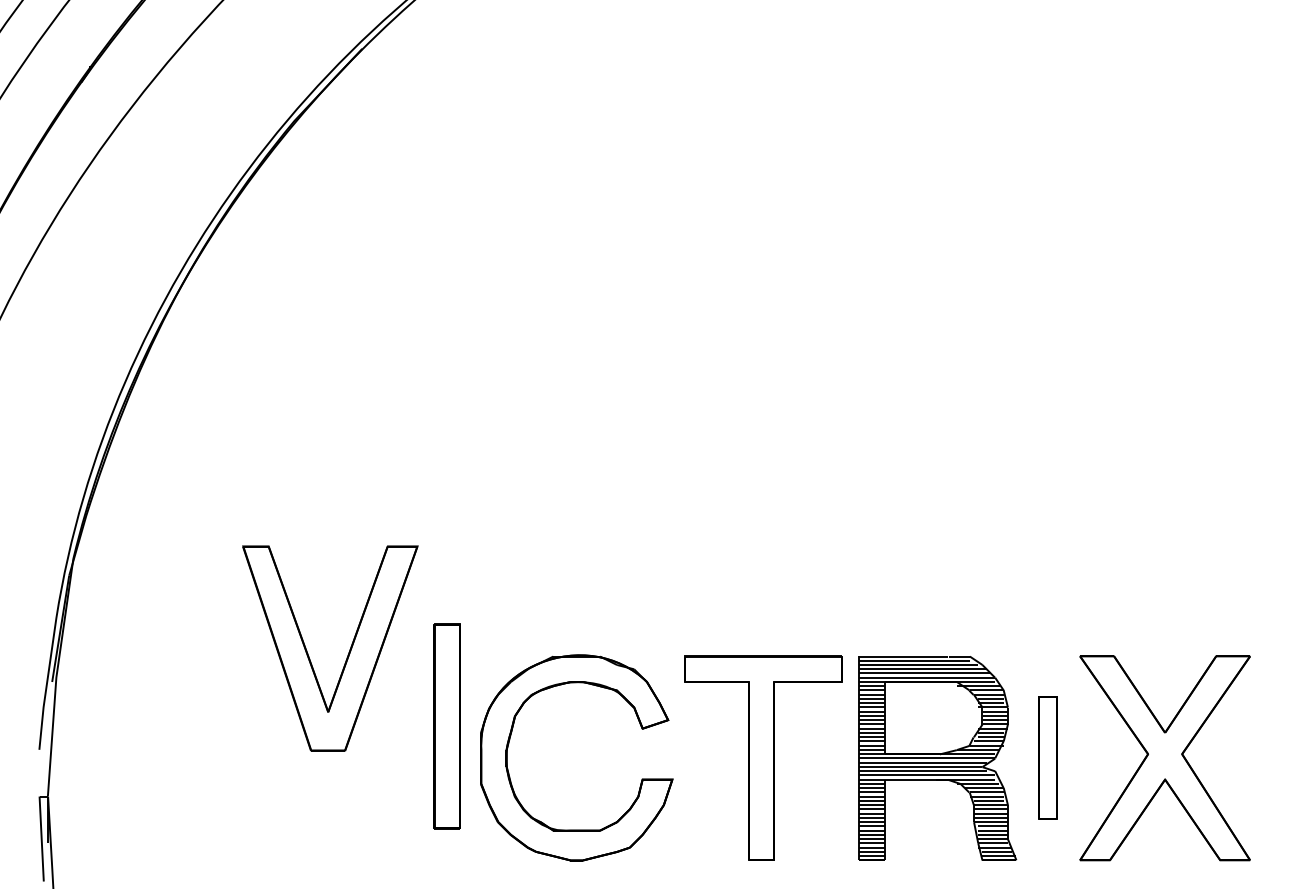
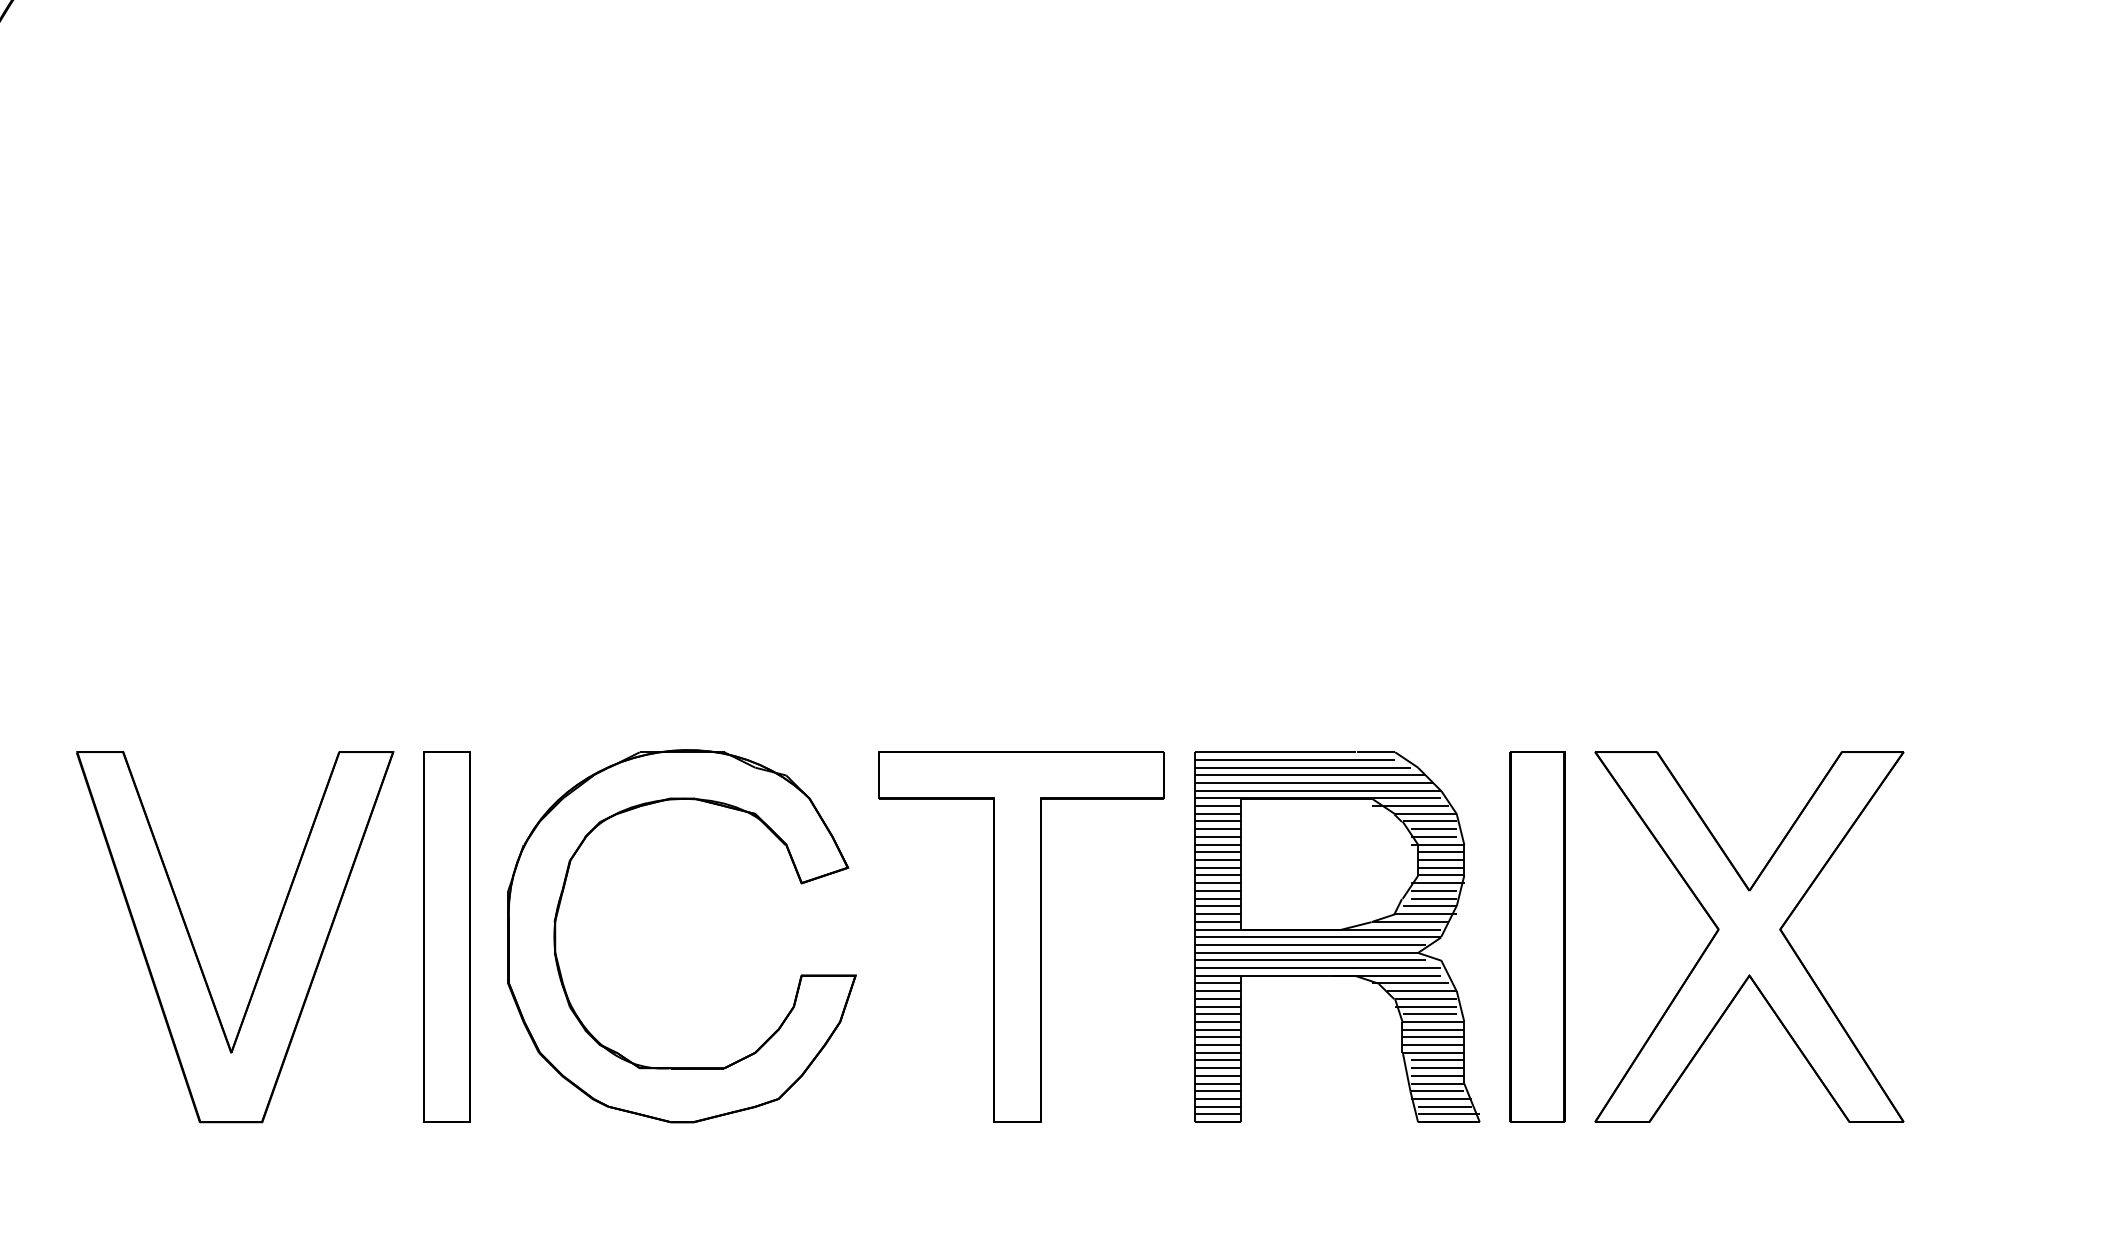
part: (347, 654) -> (266, 948), moved
part: (446, 726) -> (445, 937), moved
part: (1047, 757) -> (1536, 935), size x1.67

